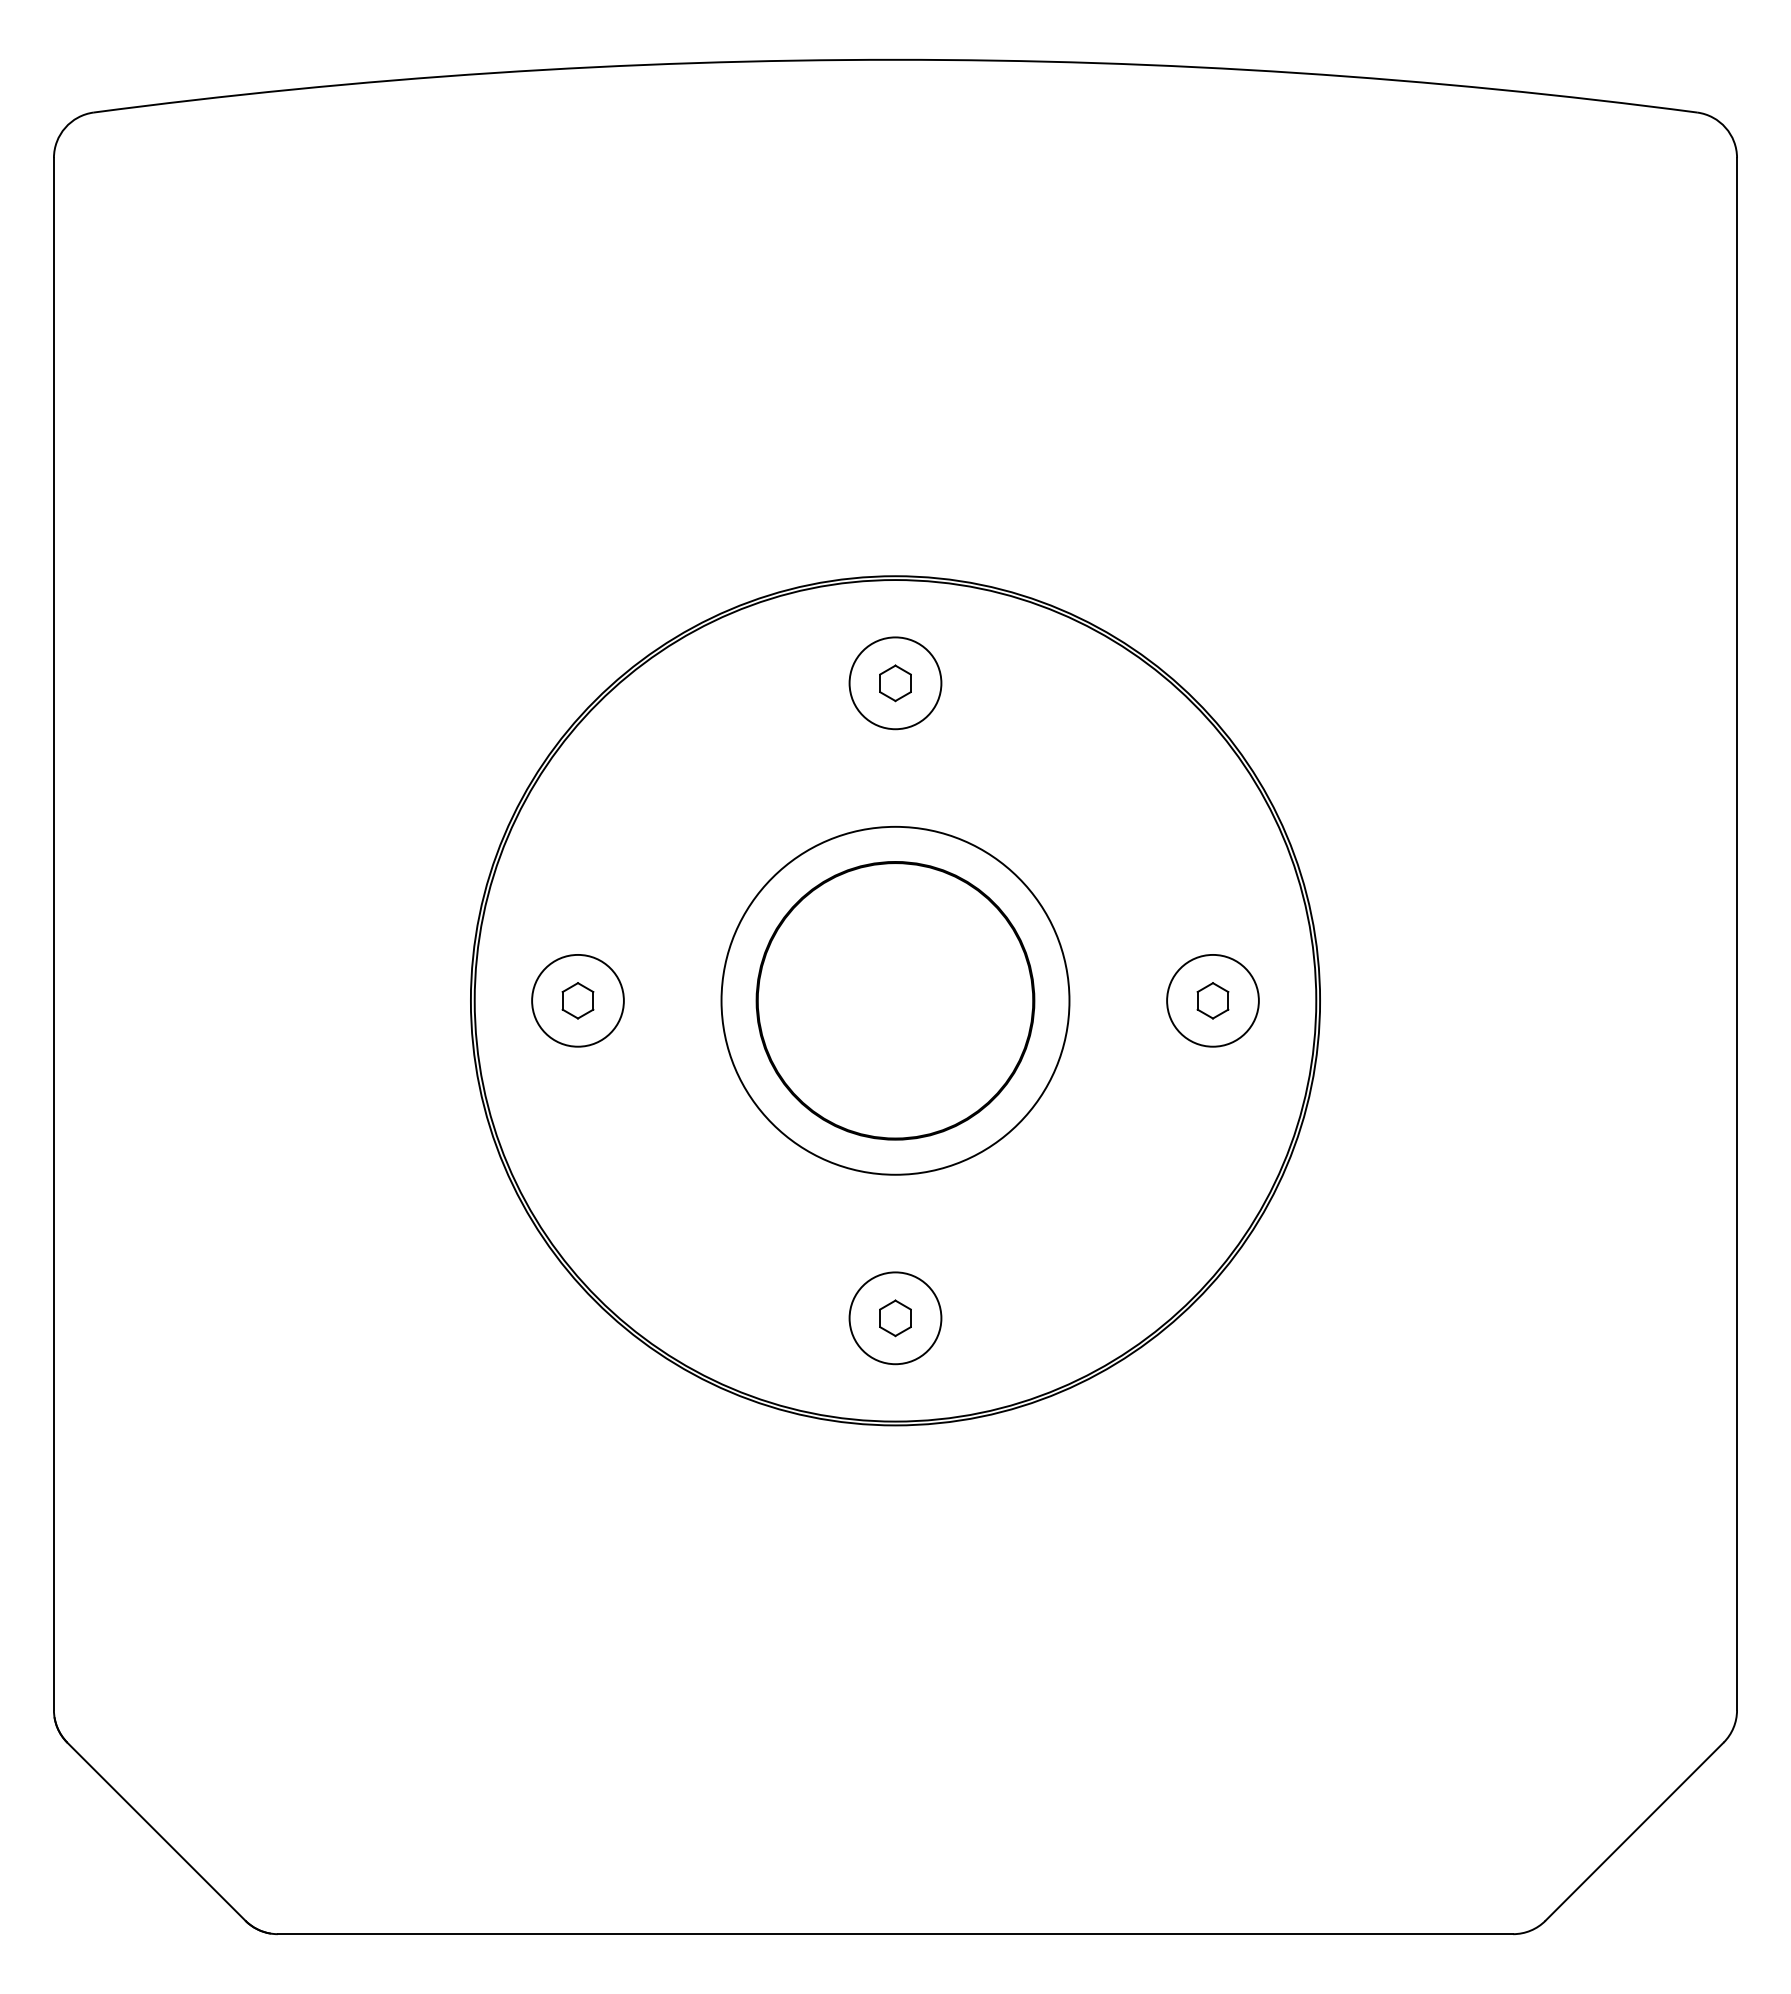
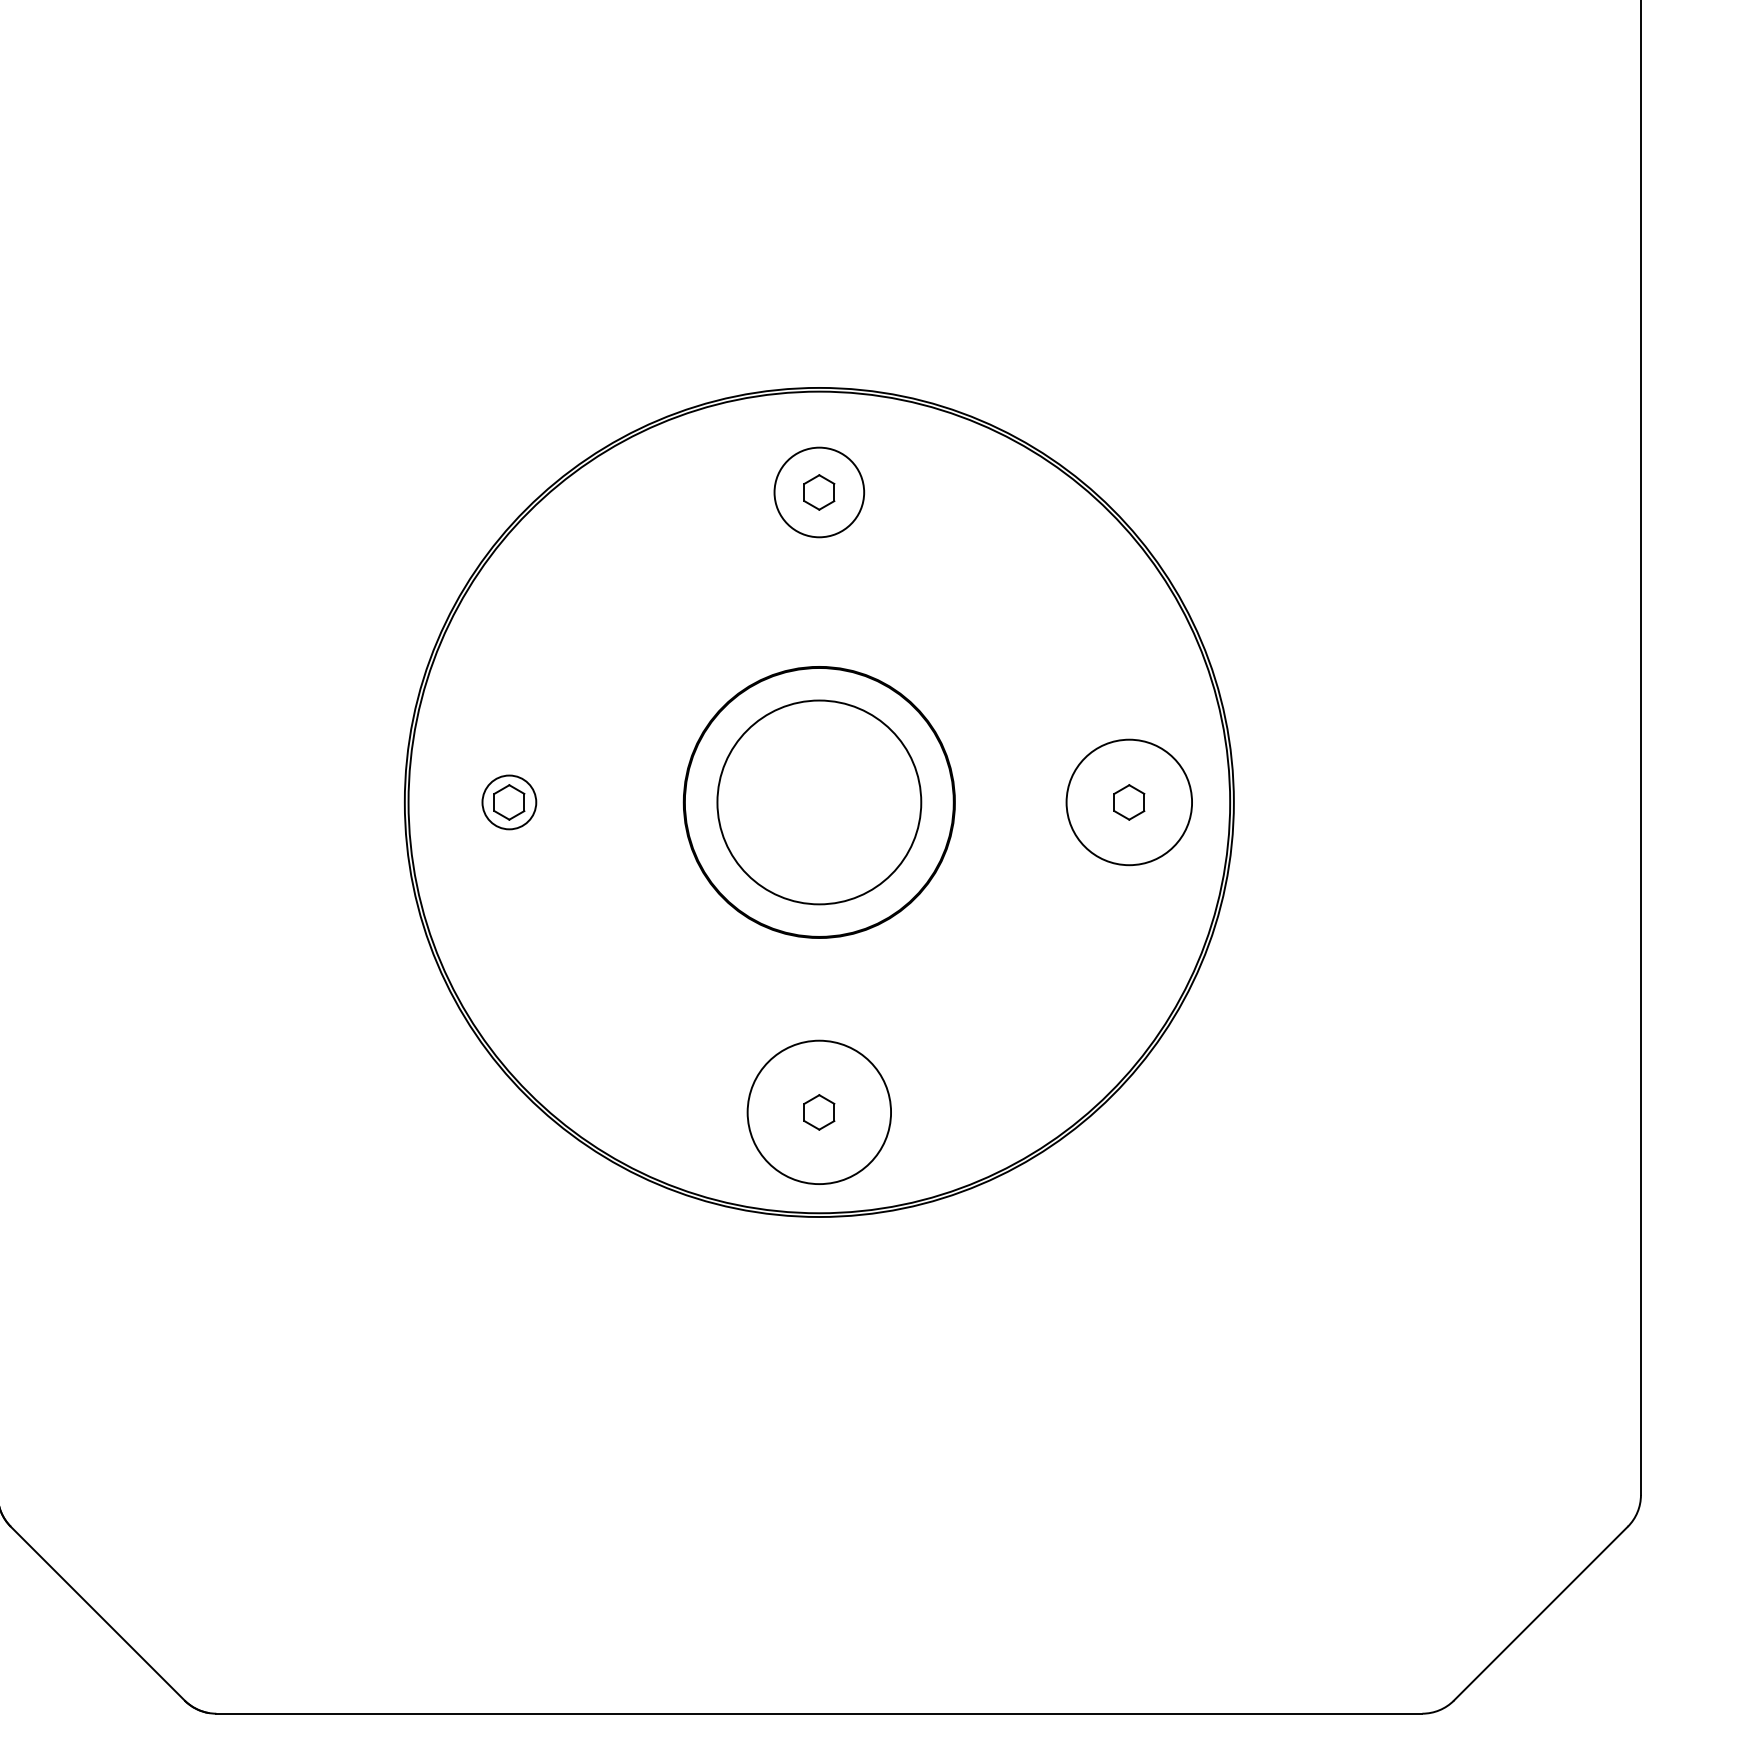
circle: (577, 1000) -> (508, 802), size x0.6
circle: (895, 1000) -> (819, 802), size x0.6
circle: (1212, 1000) -> (1128, 802), size x1.4
circle: (895, 1318) -> (819, 1112), size x1.6

